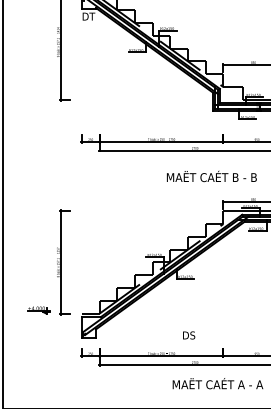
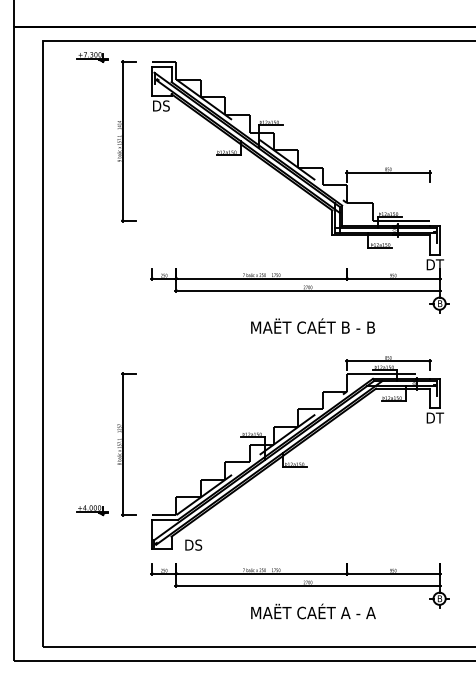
text: (88, 16) -> (161, 105), DT -> DS
text: (211, 175) -> (312, 325), moved
text: (188, 335) -> (193, 544), moved
text: (218, 383) -> (313, 611), moved

